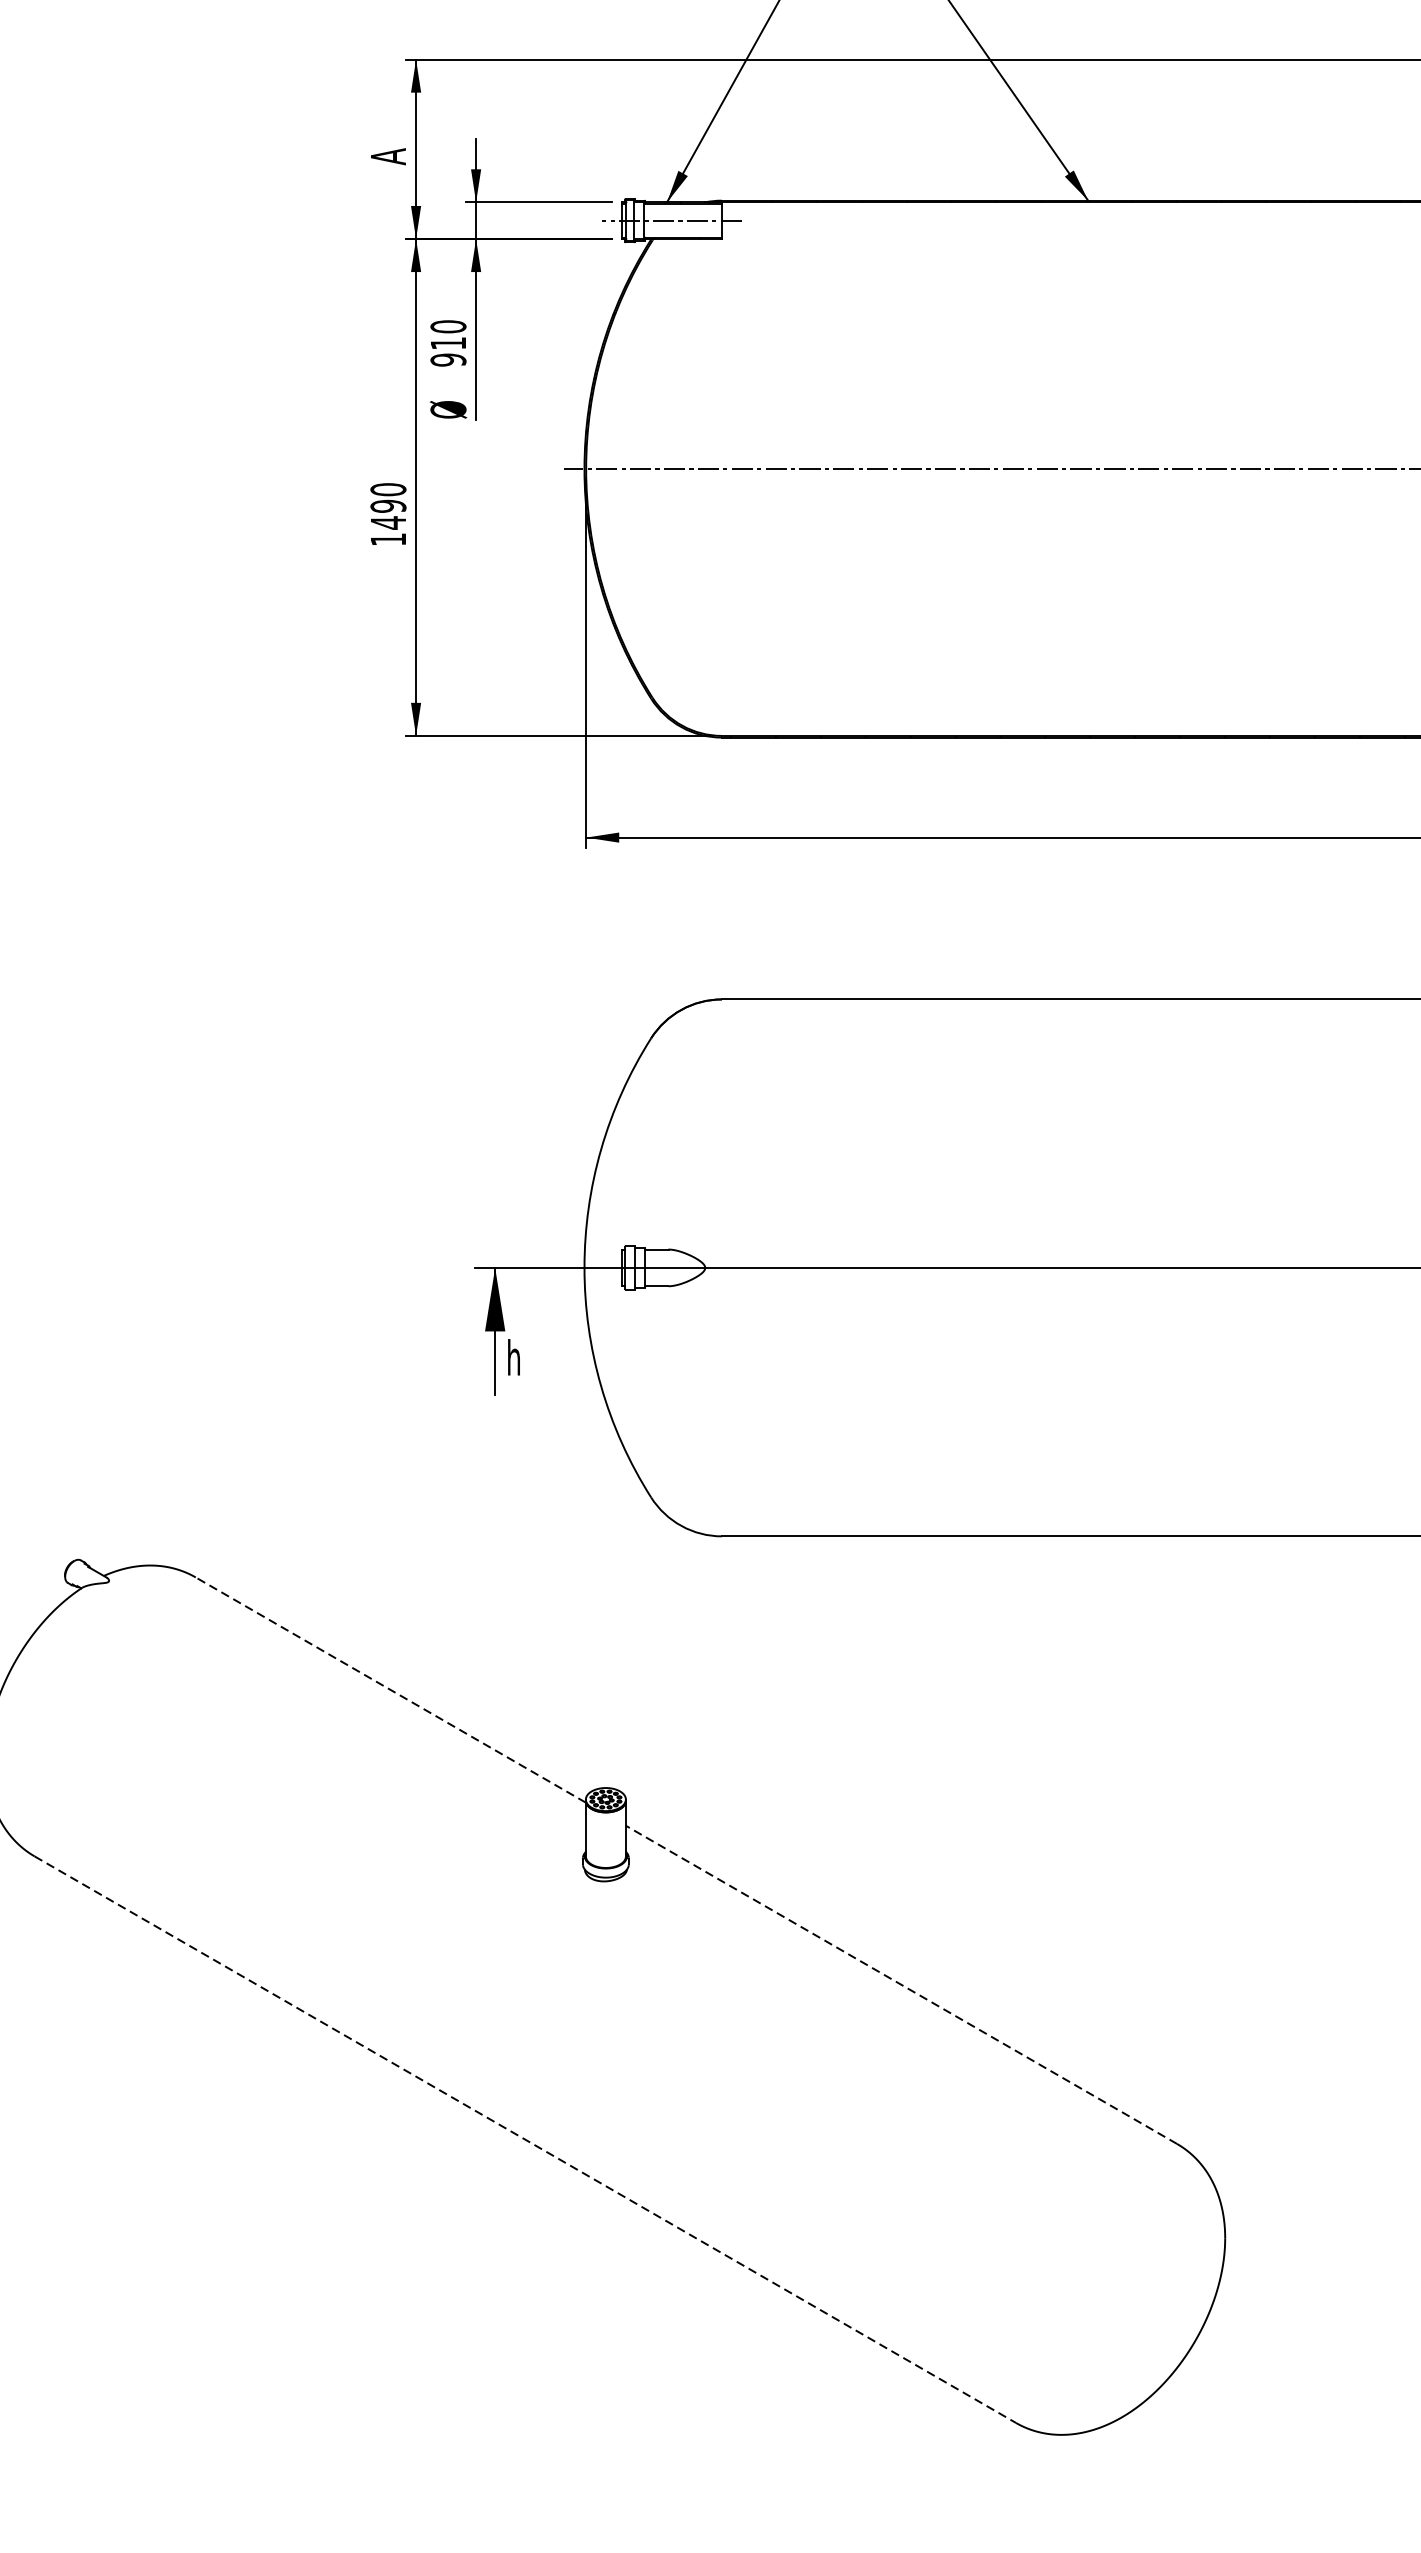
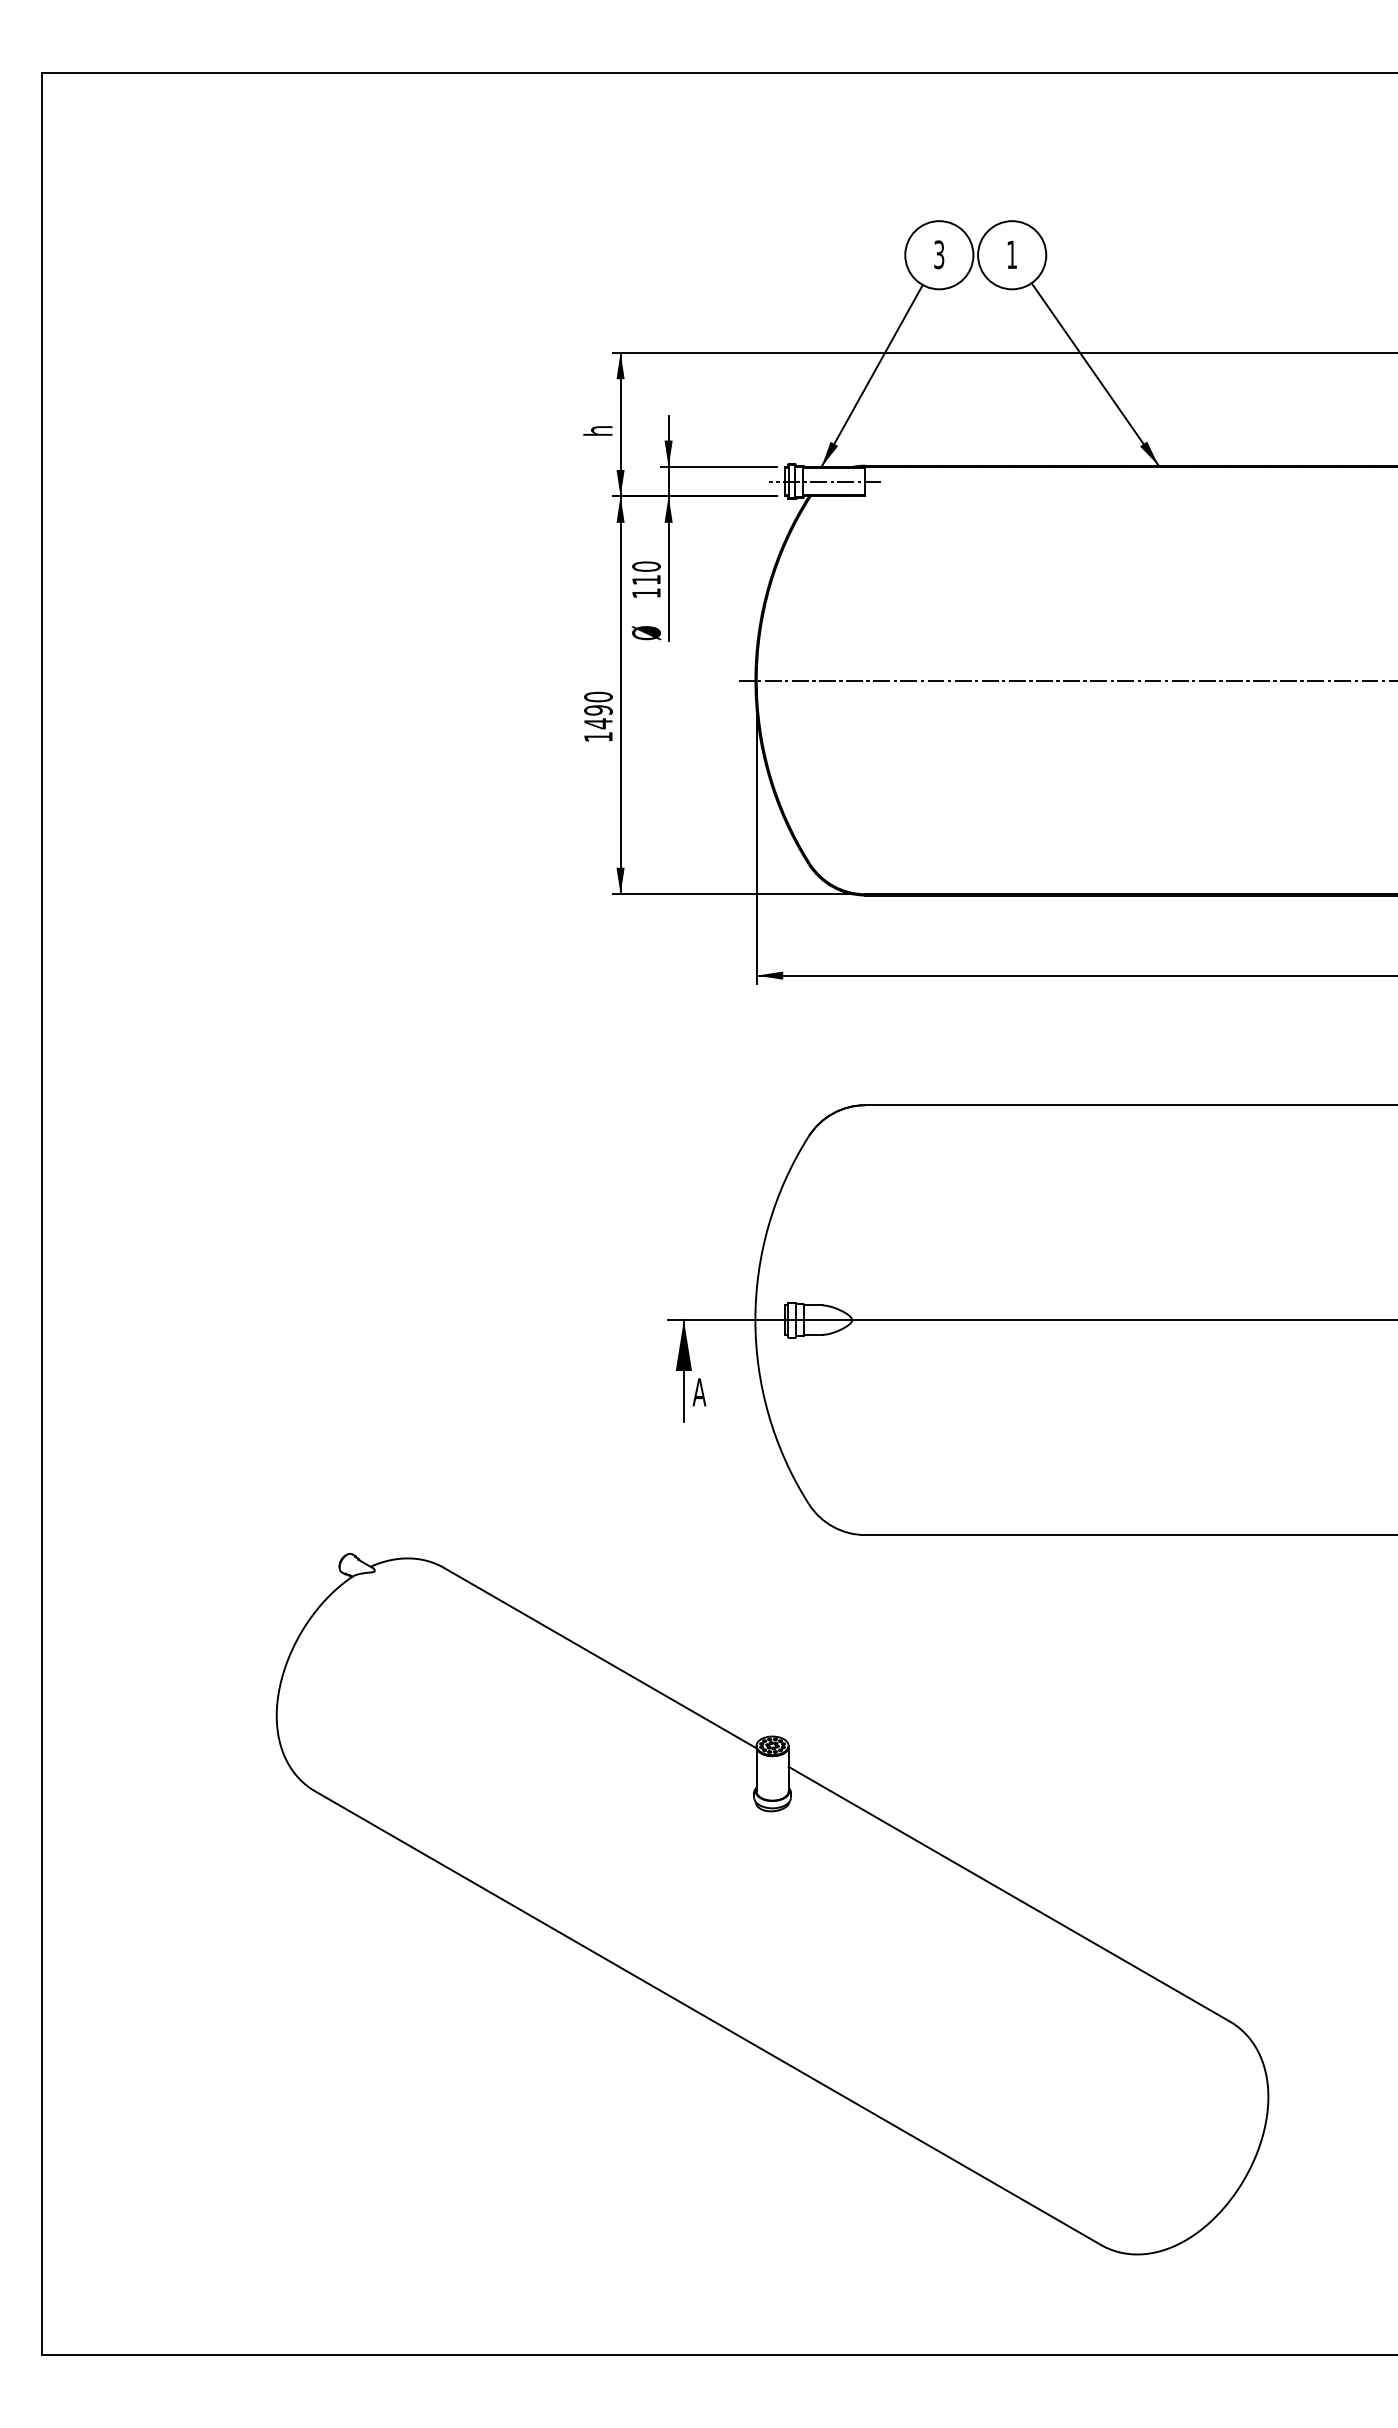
text: (387, 156) -> (597, 430), A -> h
text: (448, 360) -> (646, 593), 910 -> 110
text: (514, 1357) -> (699, 1391), h -> A
line: (389, 1689) -> (599, 1657), dashed -> solid
line: (901, 1985) -> (1009, 1894), dashed -> solid
line: (525, 2140) -> (708, 2018), dashed -> solid

